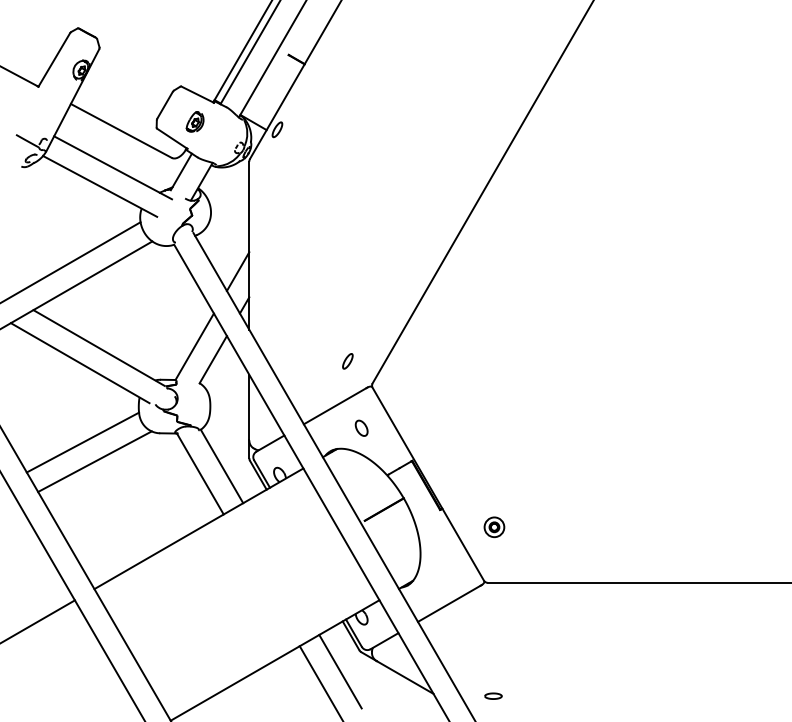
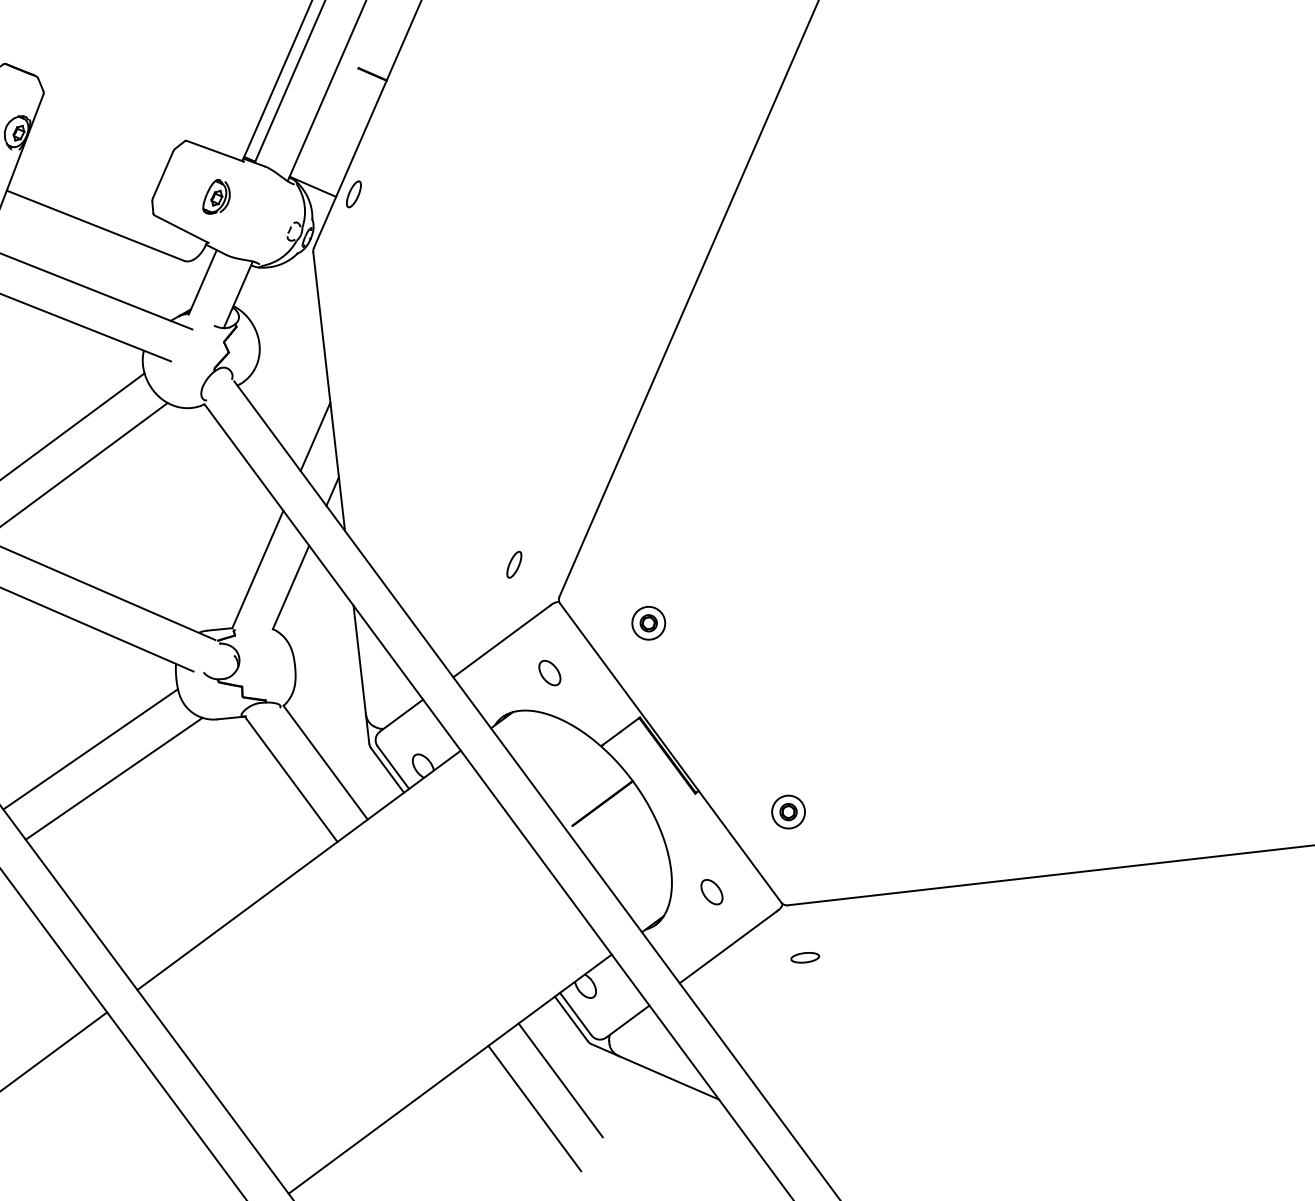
part: (423, 405) -> (648, 623), added
part: (443, 569) -> (712, 891), added
part: (493, 695) -> (805, 956), moved

